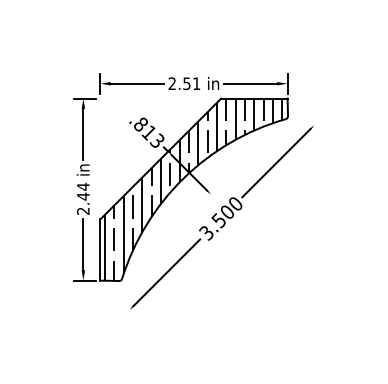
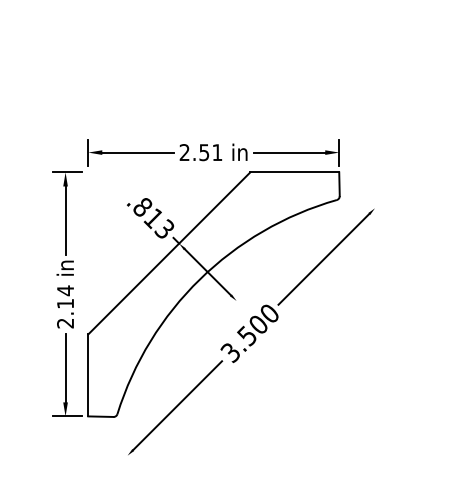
hatch: (193, 189) -> (213, 294), removed
text: (83, 196) -> (65, 303), 2.44 -> 2.14

